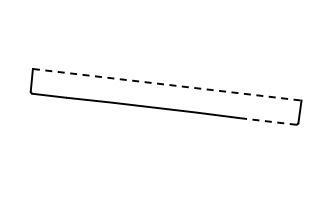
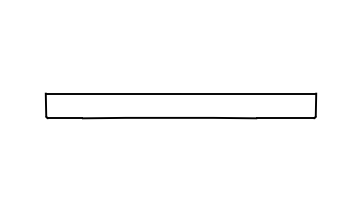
line: (167, 84) -> (181, 93), dashed -> solid
line: (268, 121) -> (285, 118), dashed -> solid

